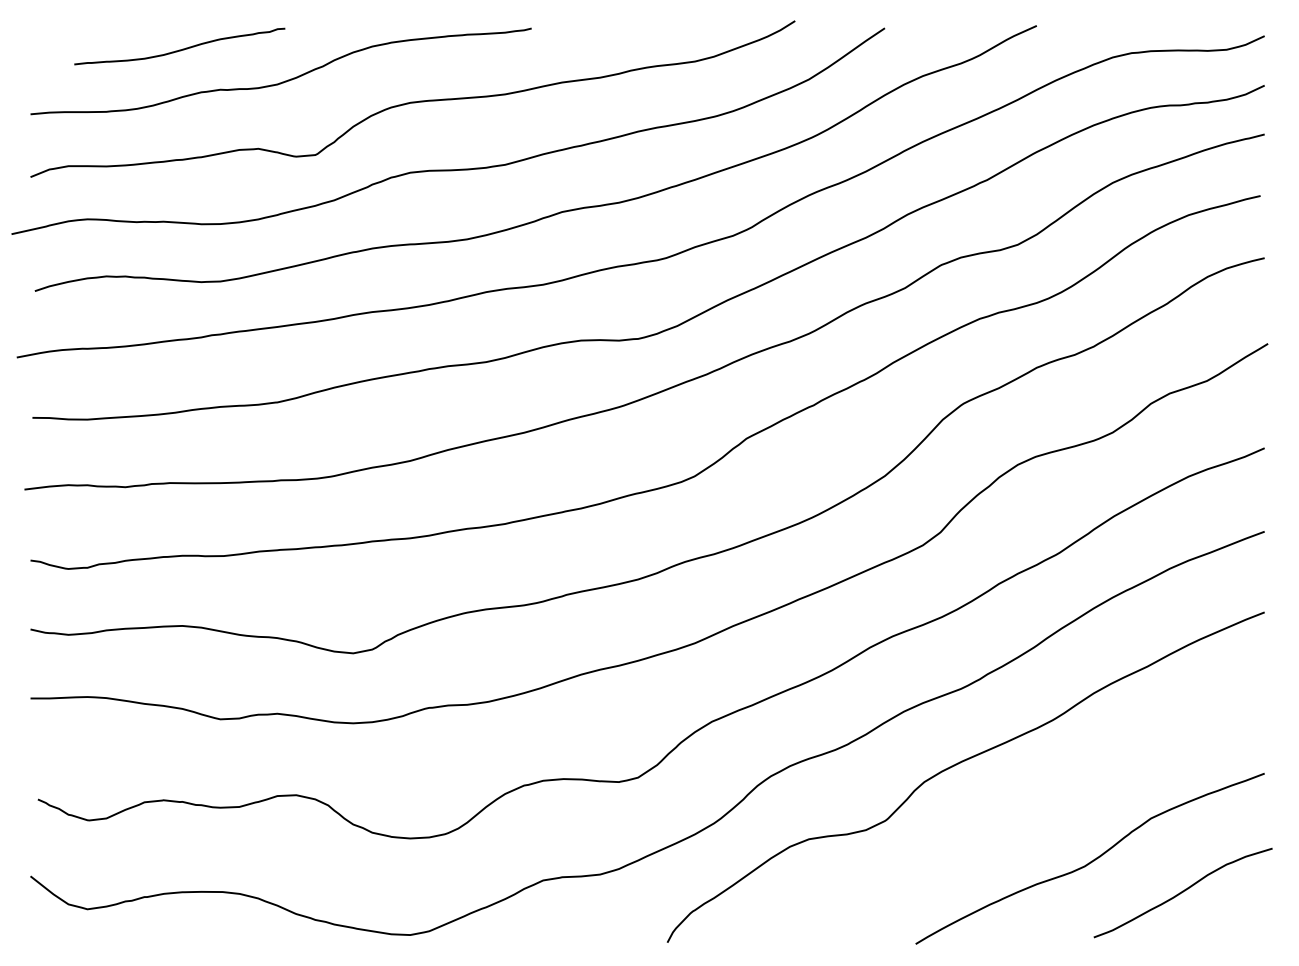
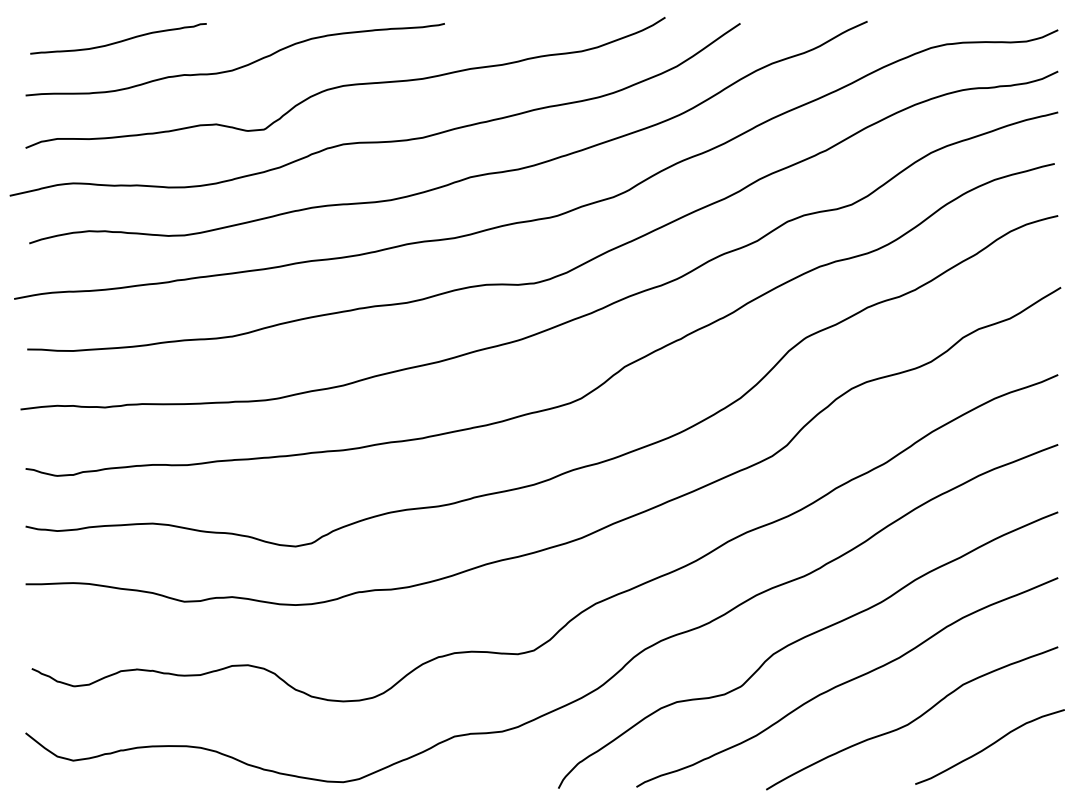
curve: (182, 48) -> (120, 40), moved
curve: (1012, 815) -> (847, 682), added

